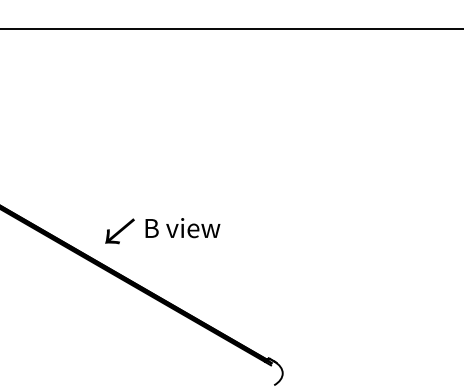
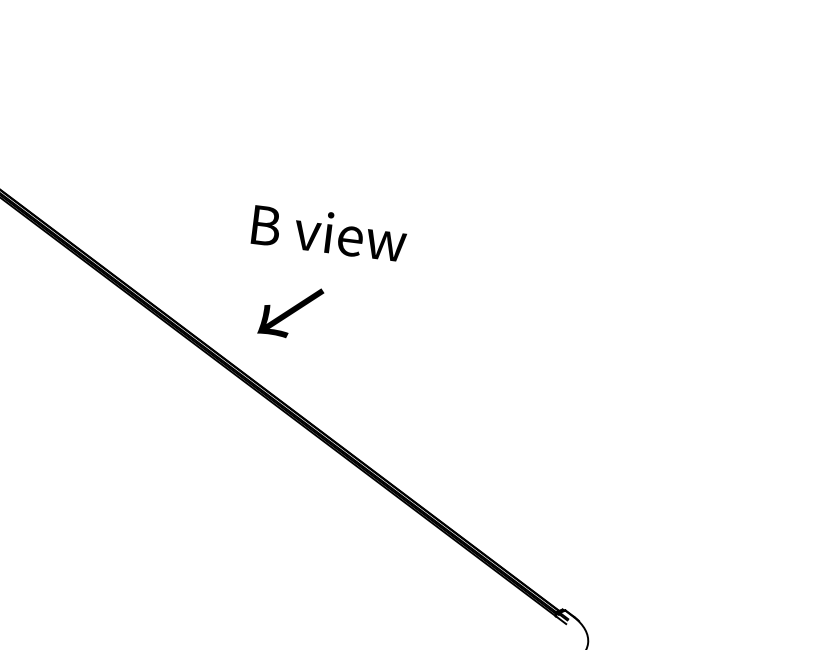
text: (182, 228) -> (328, 233), moved

